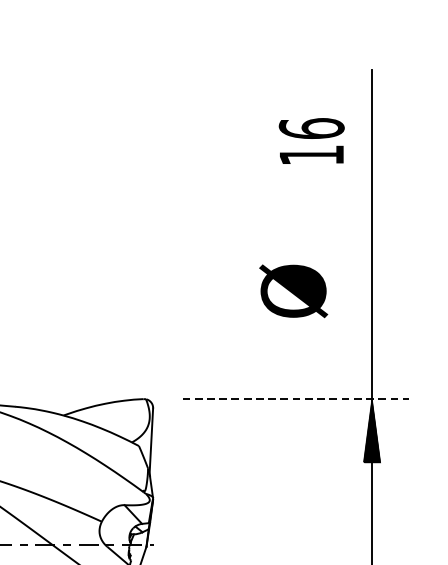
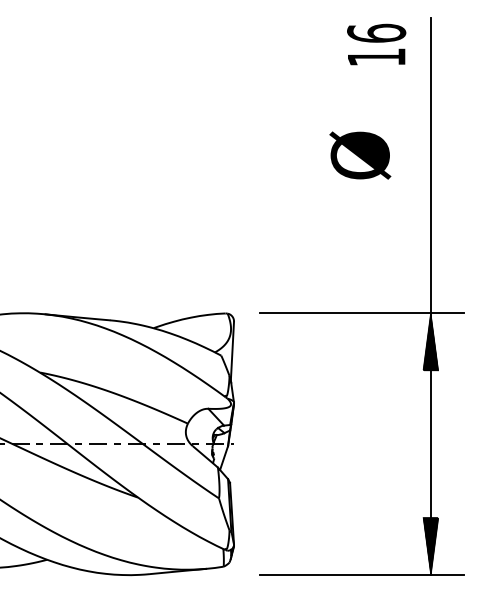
text: (311, 141) -> (376, 44), moved
text: (293, 291) -> (360, 155), moved
line: (296, 399) -> (362, 313), dashed -> solid

